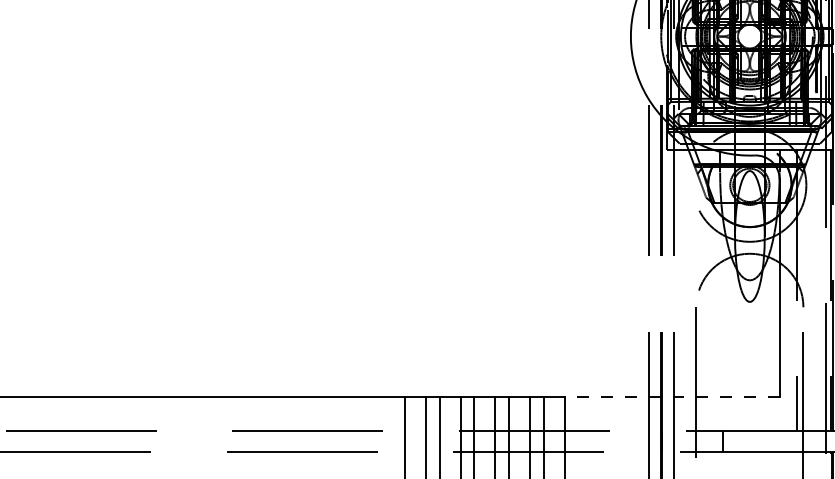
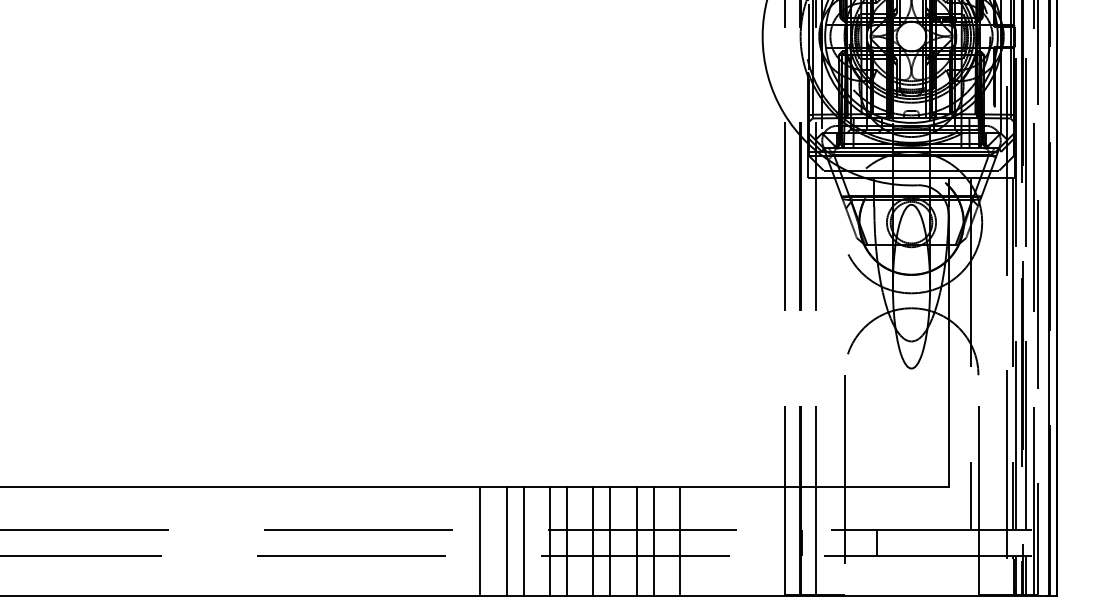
line: (671, 397) -> (813, 487), dashed -> solid

